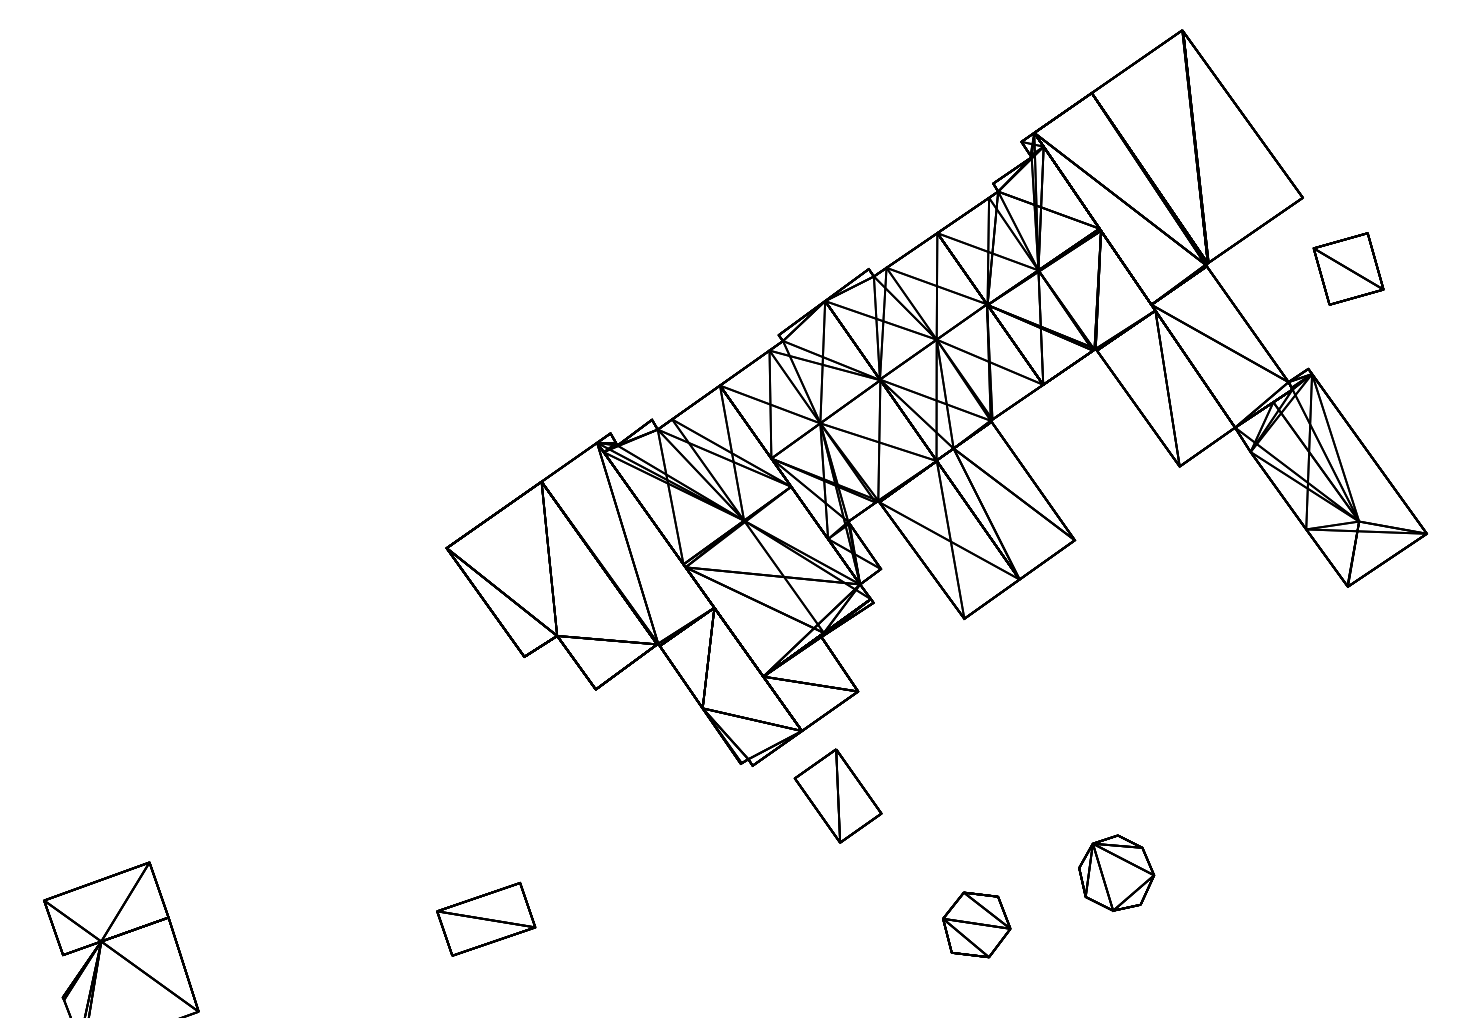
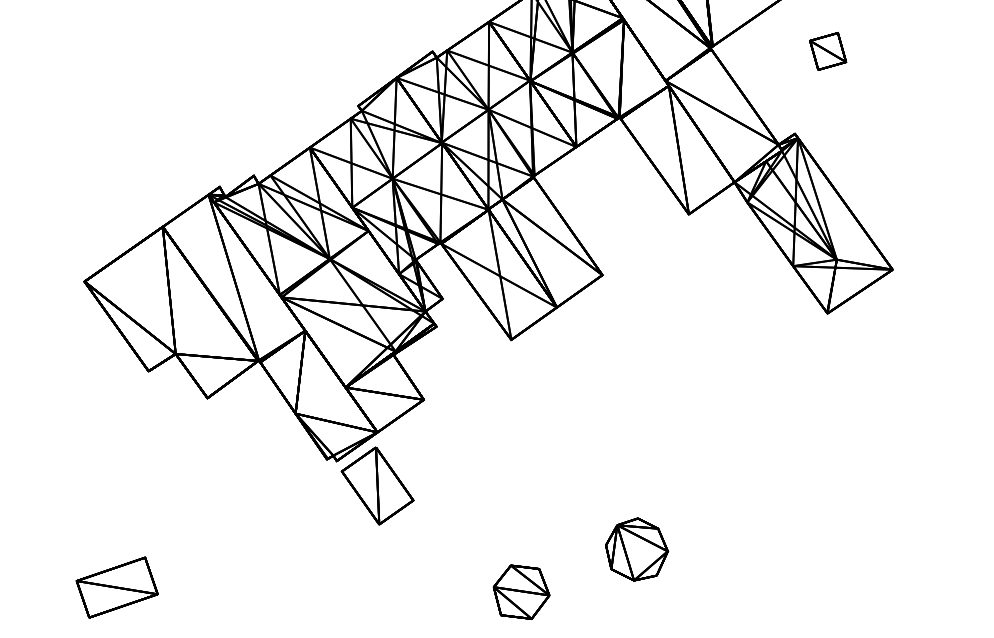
part: (1348, 268) -> (828, 51), size x0.62
part: (837, 795) -> (377, 485), moved

